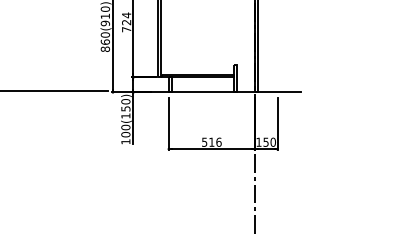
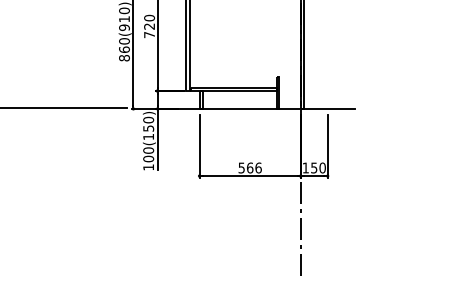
text: (126, 14) -> (149, 17), 724 -> 720
text: (212, 141) -> (250, 167), 516 -> 566

